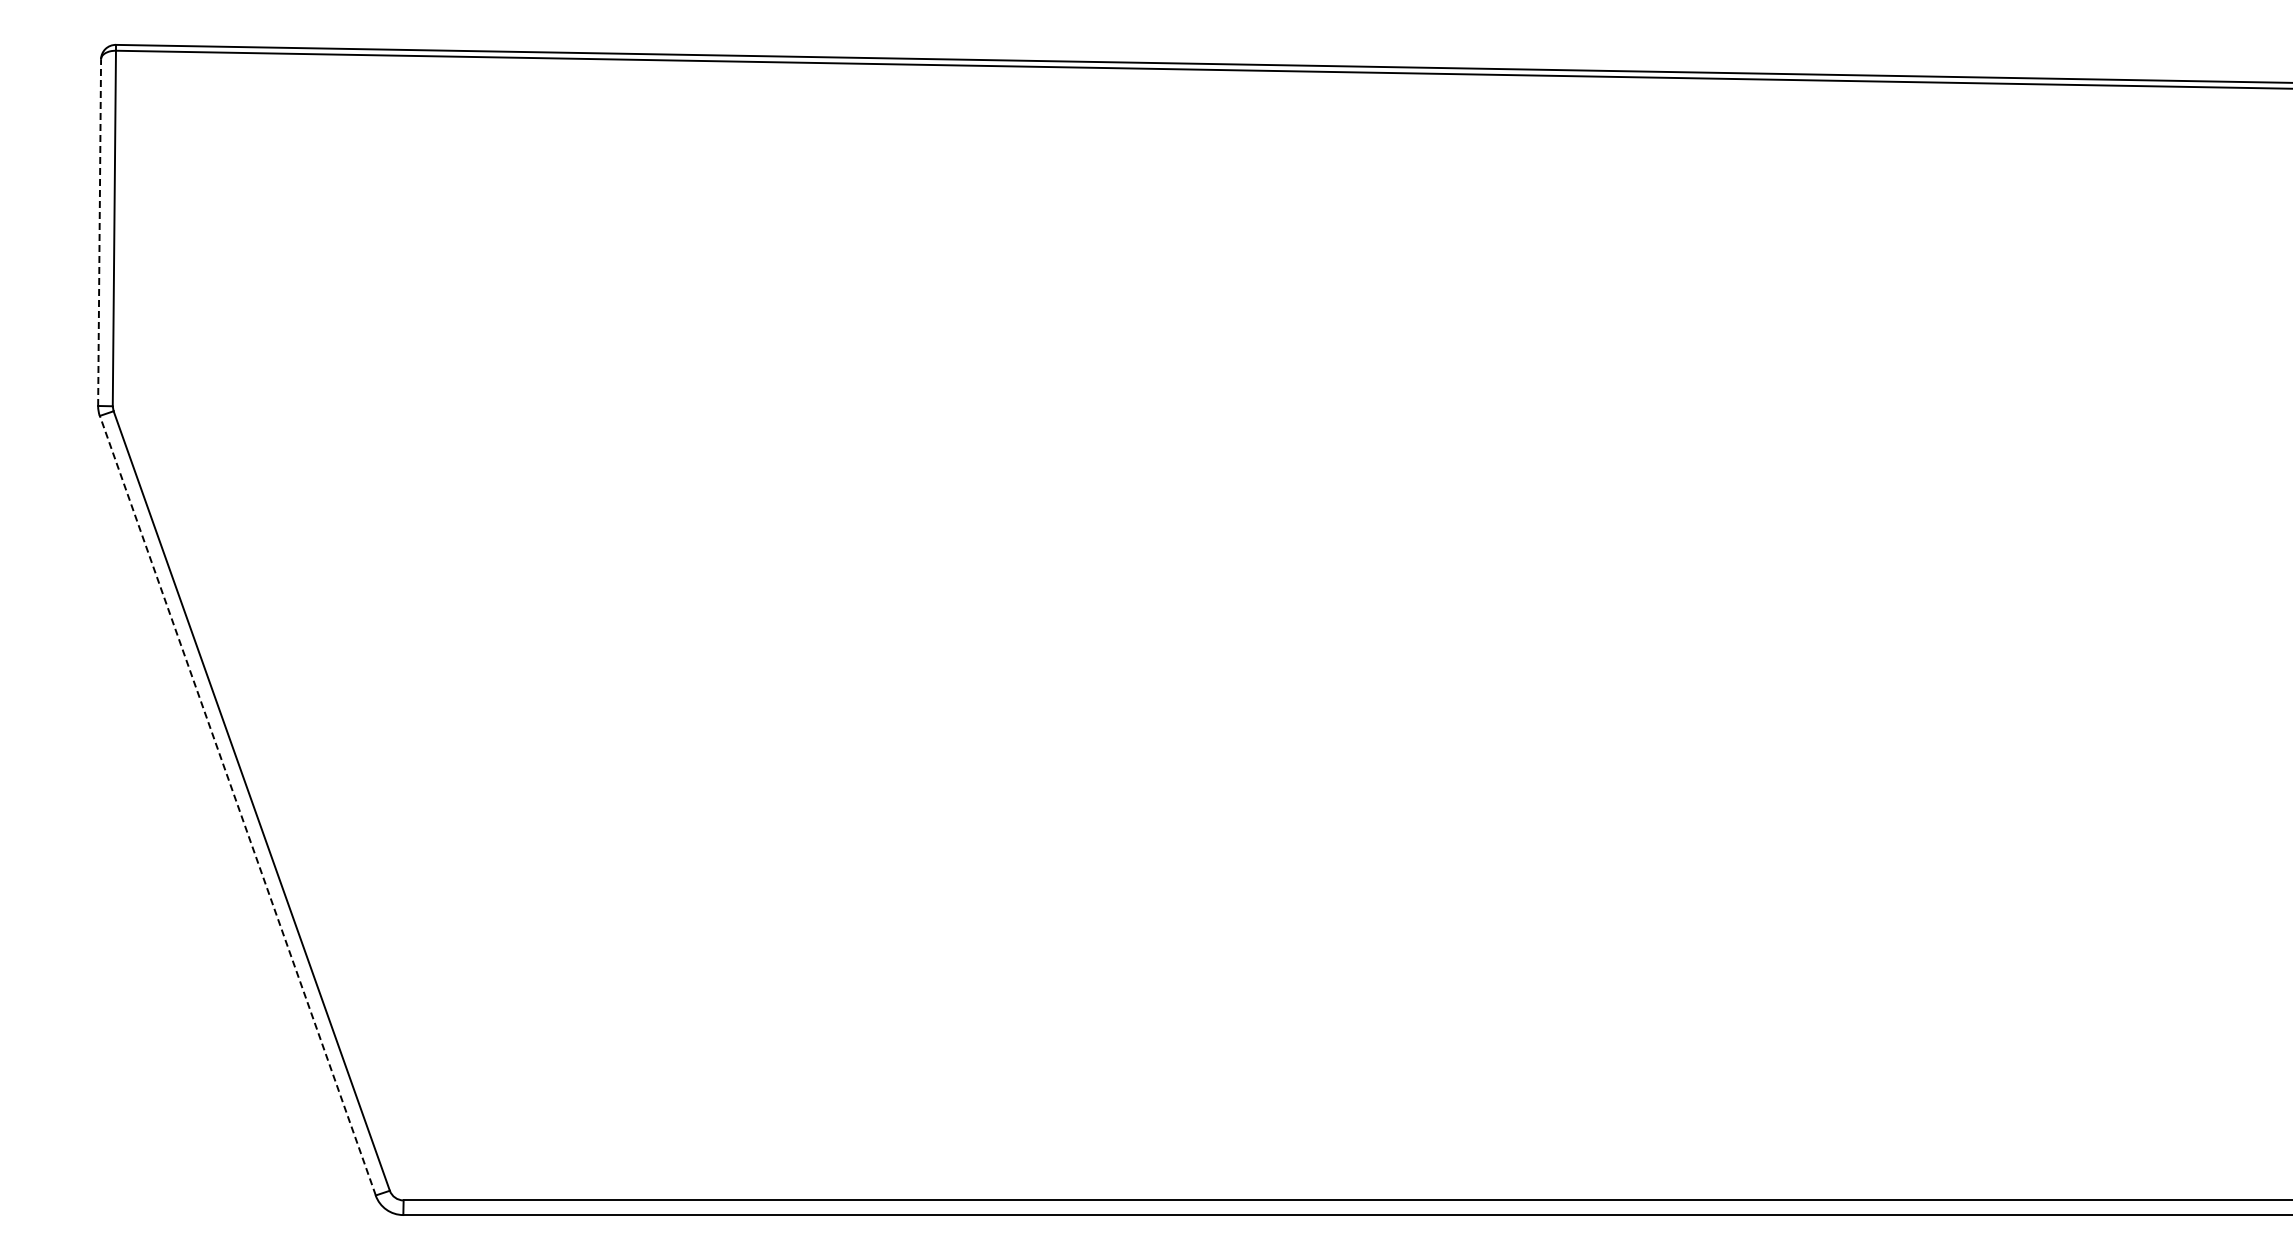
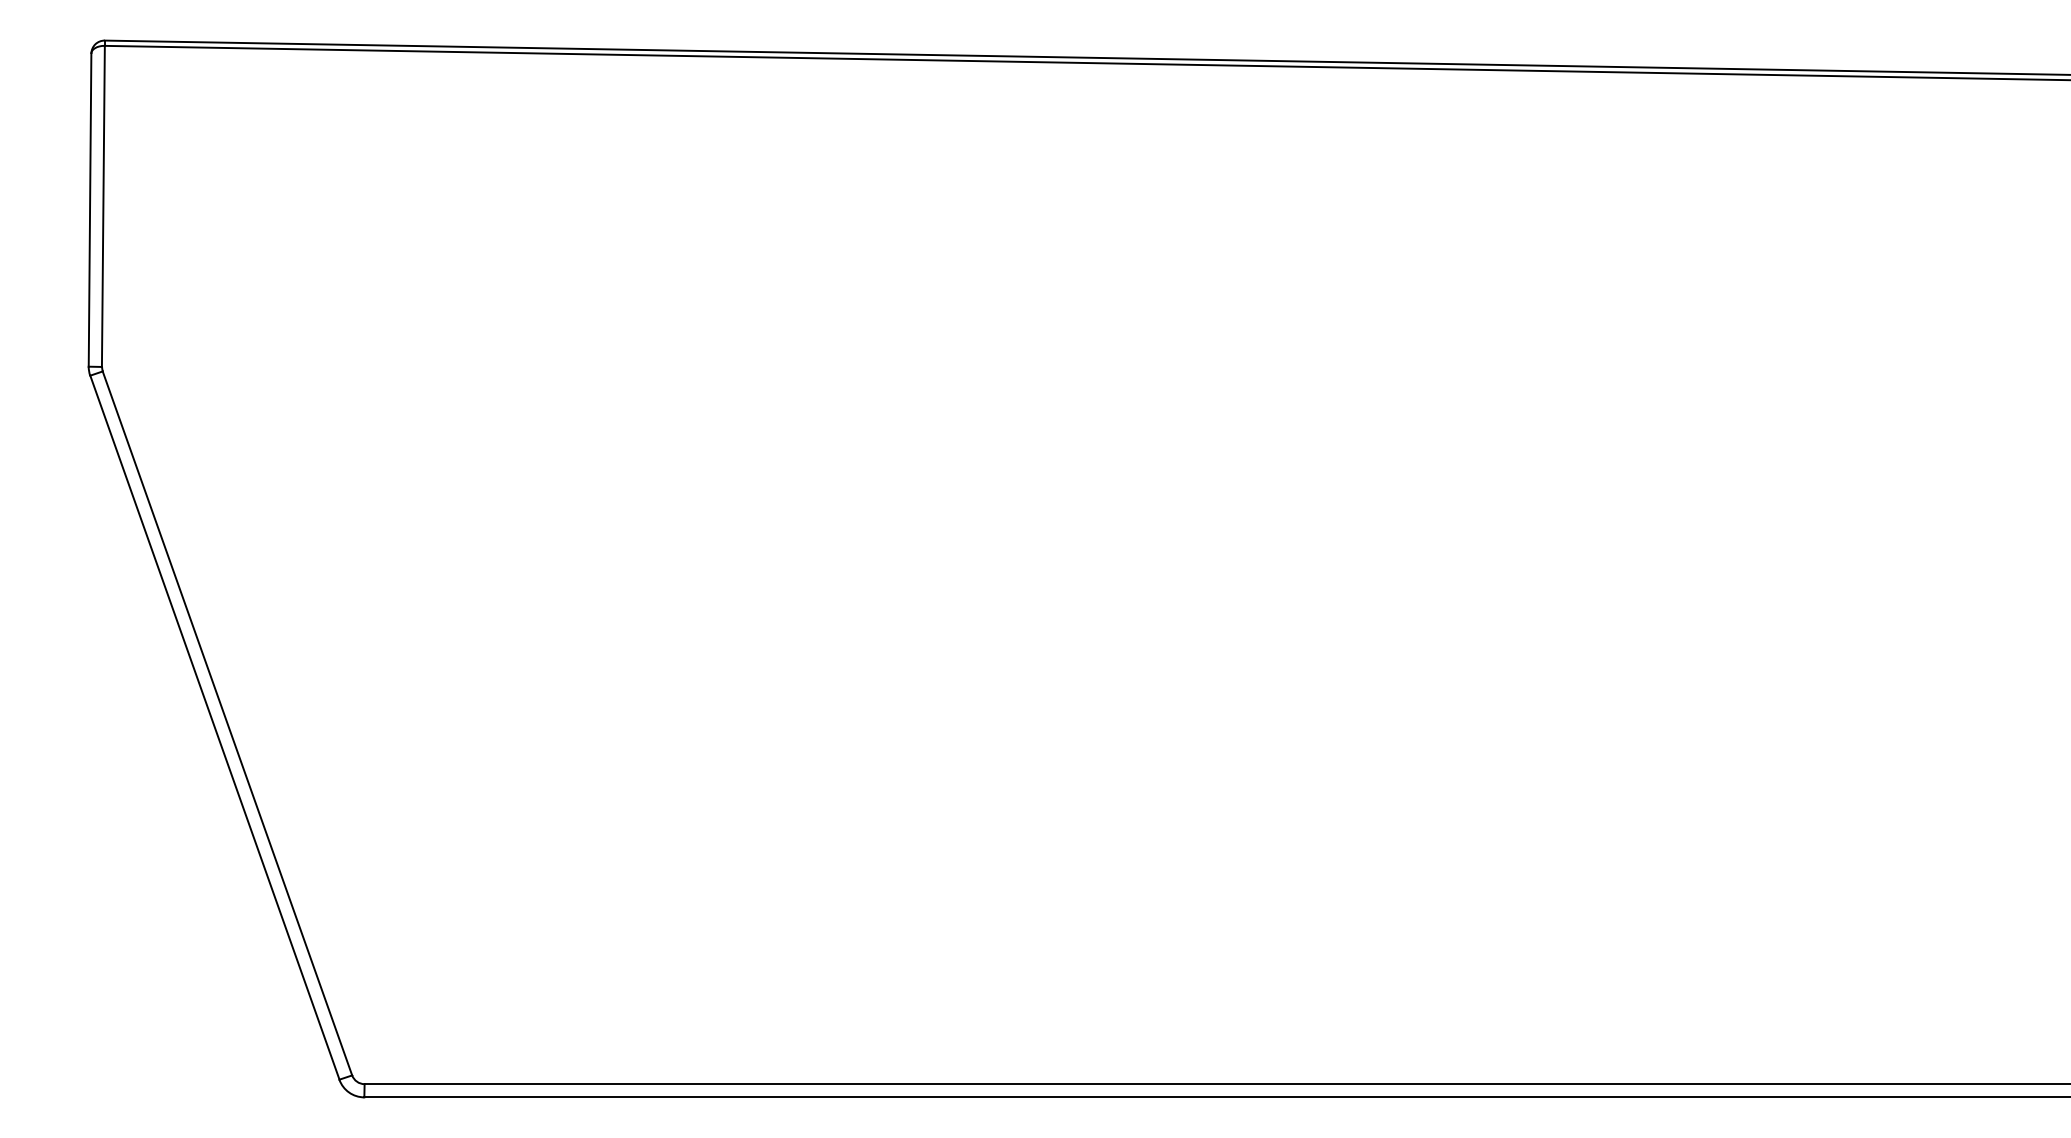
line: (99, 232) -> (89, 210), dashed -> solid
line: (237, 805) -> (214, 727), dashed -> solid

